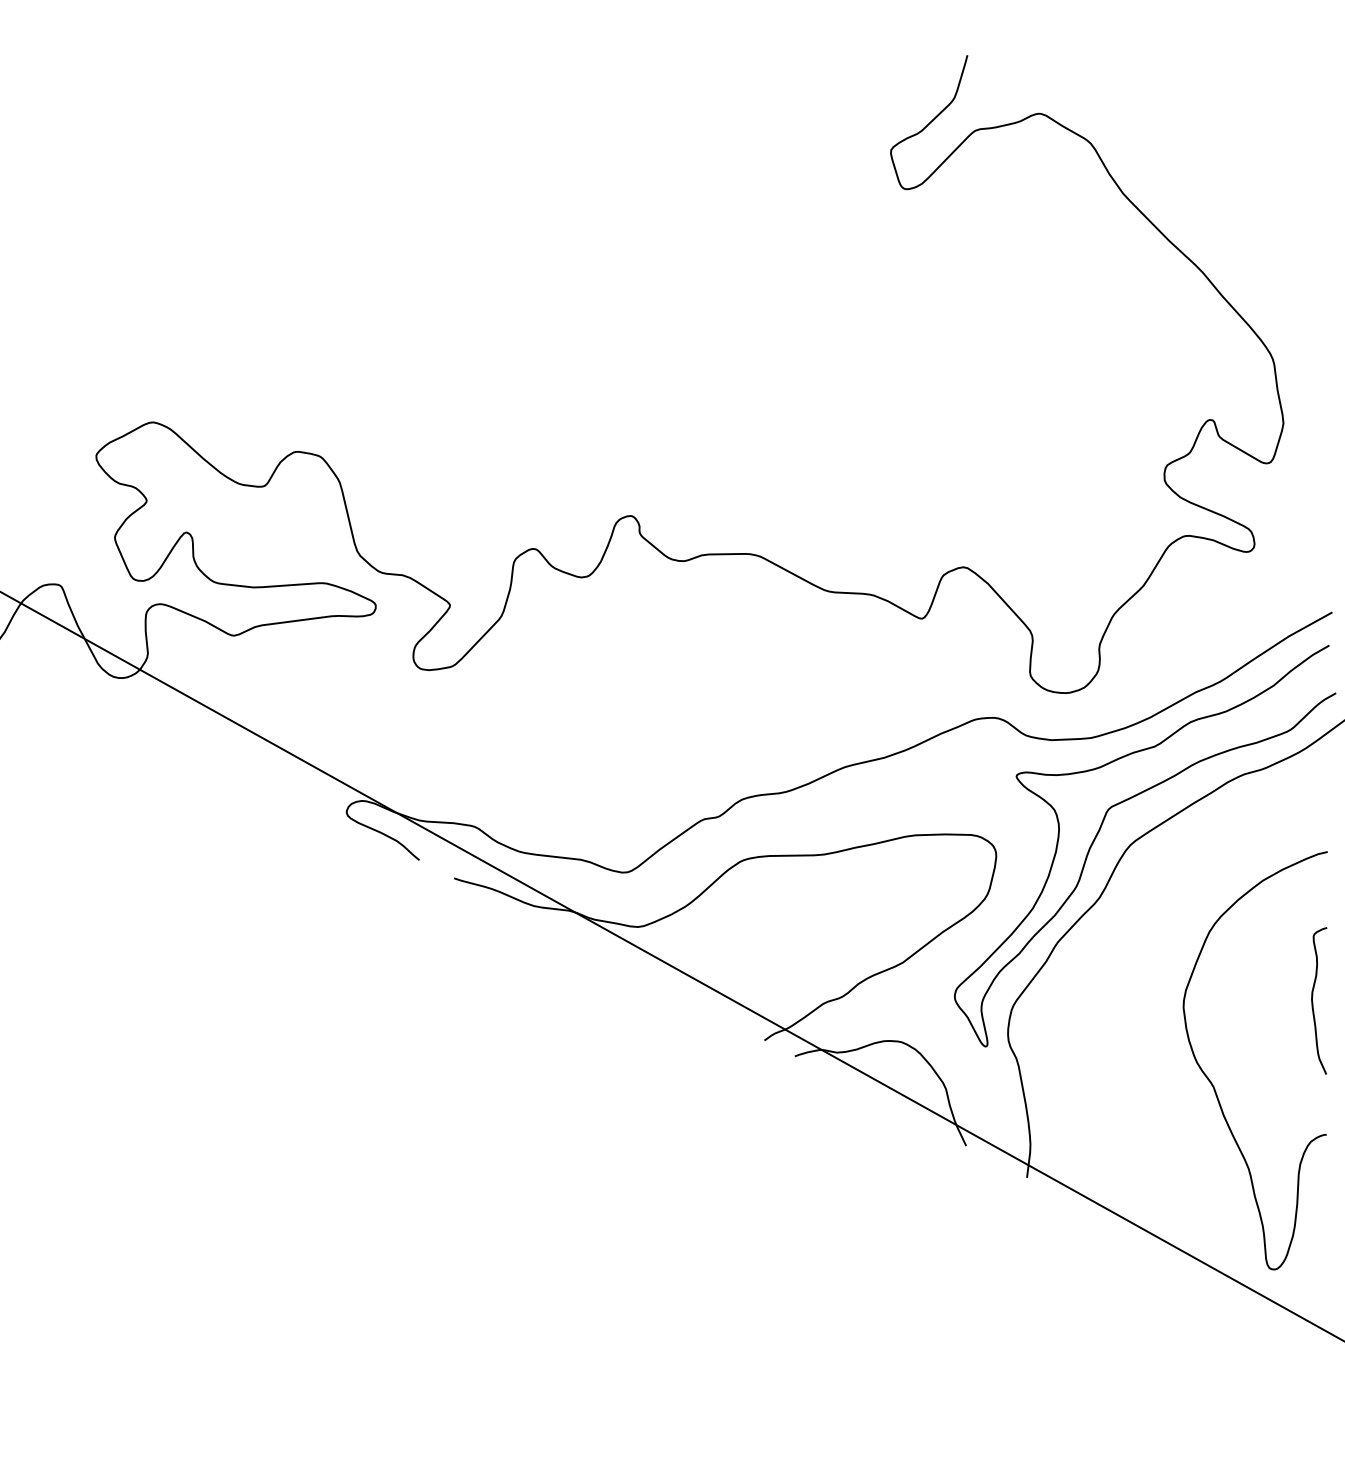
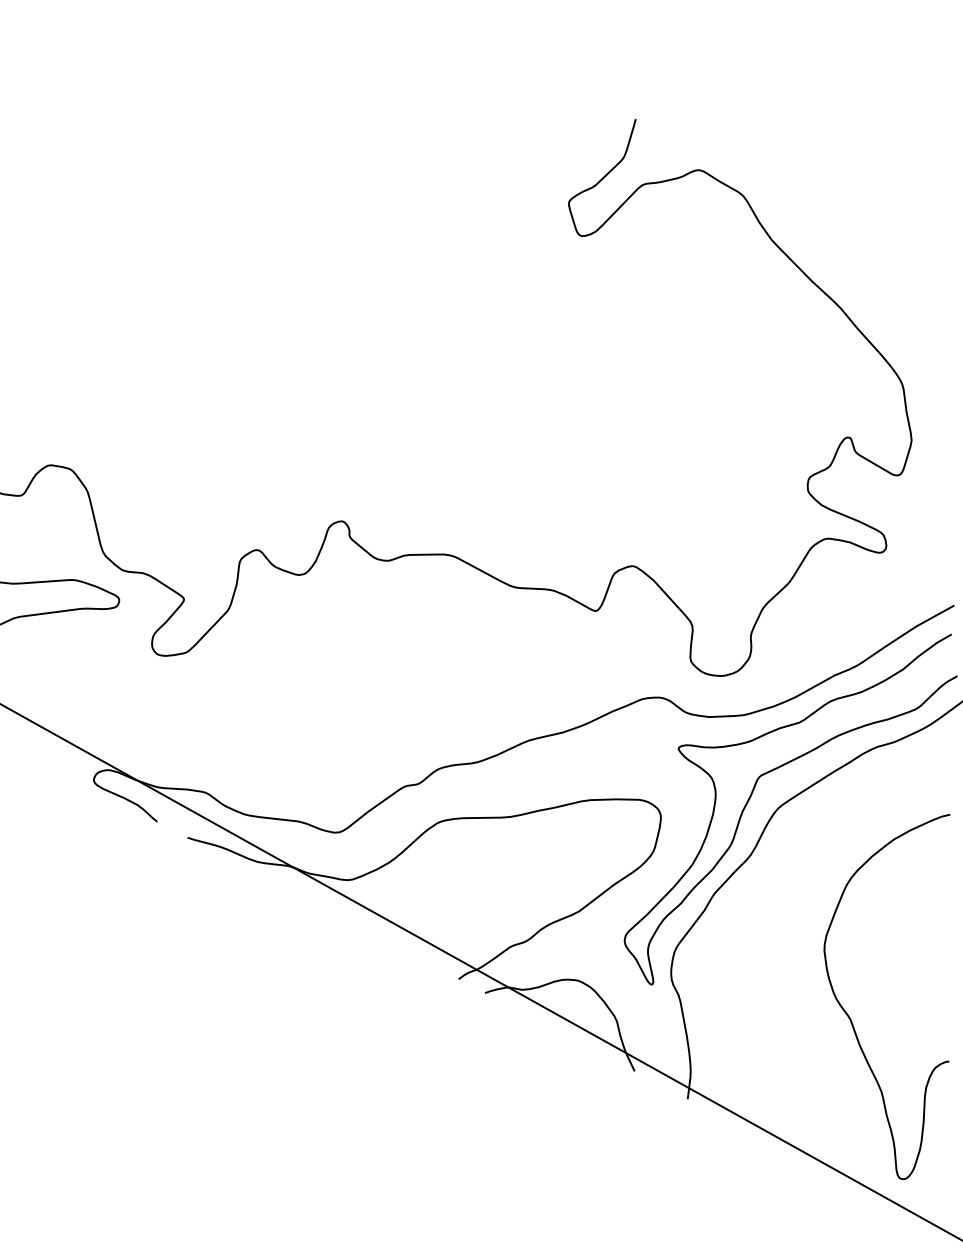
curve: (1313, 1001) -> (937, 945), removed

